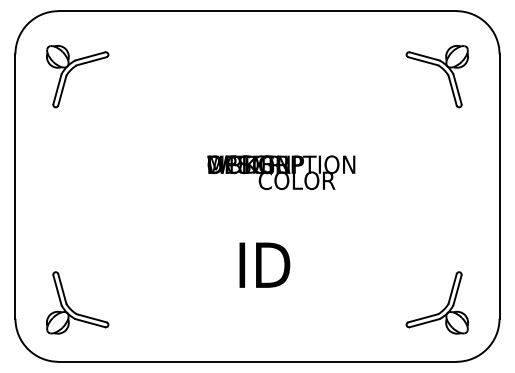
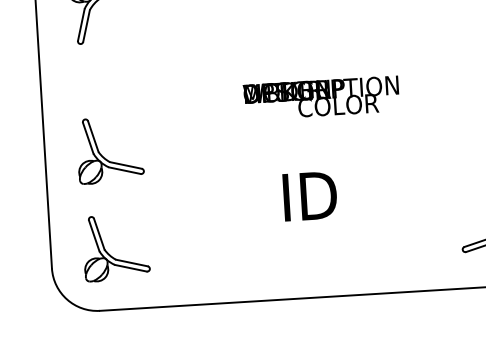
part: (71, 215) -> (104, 156), added

